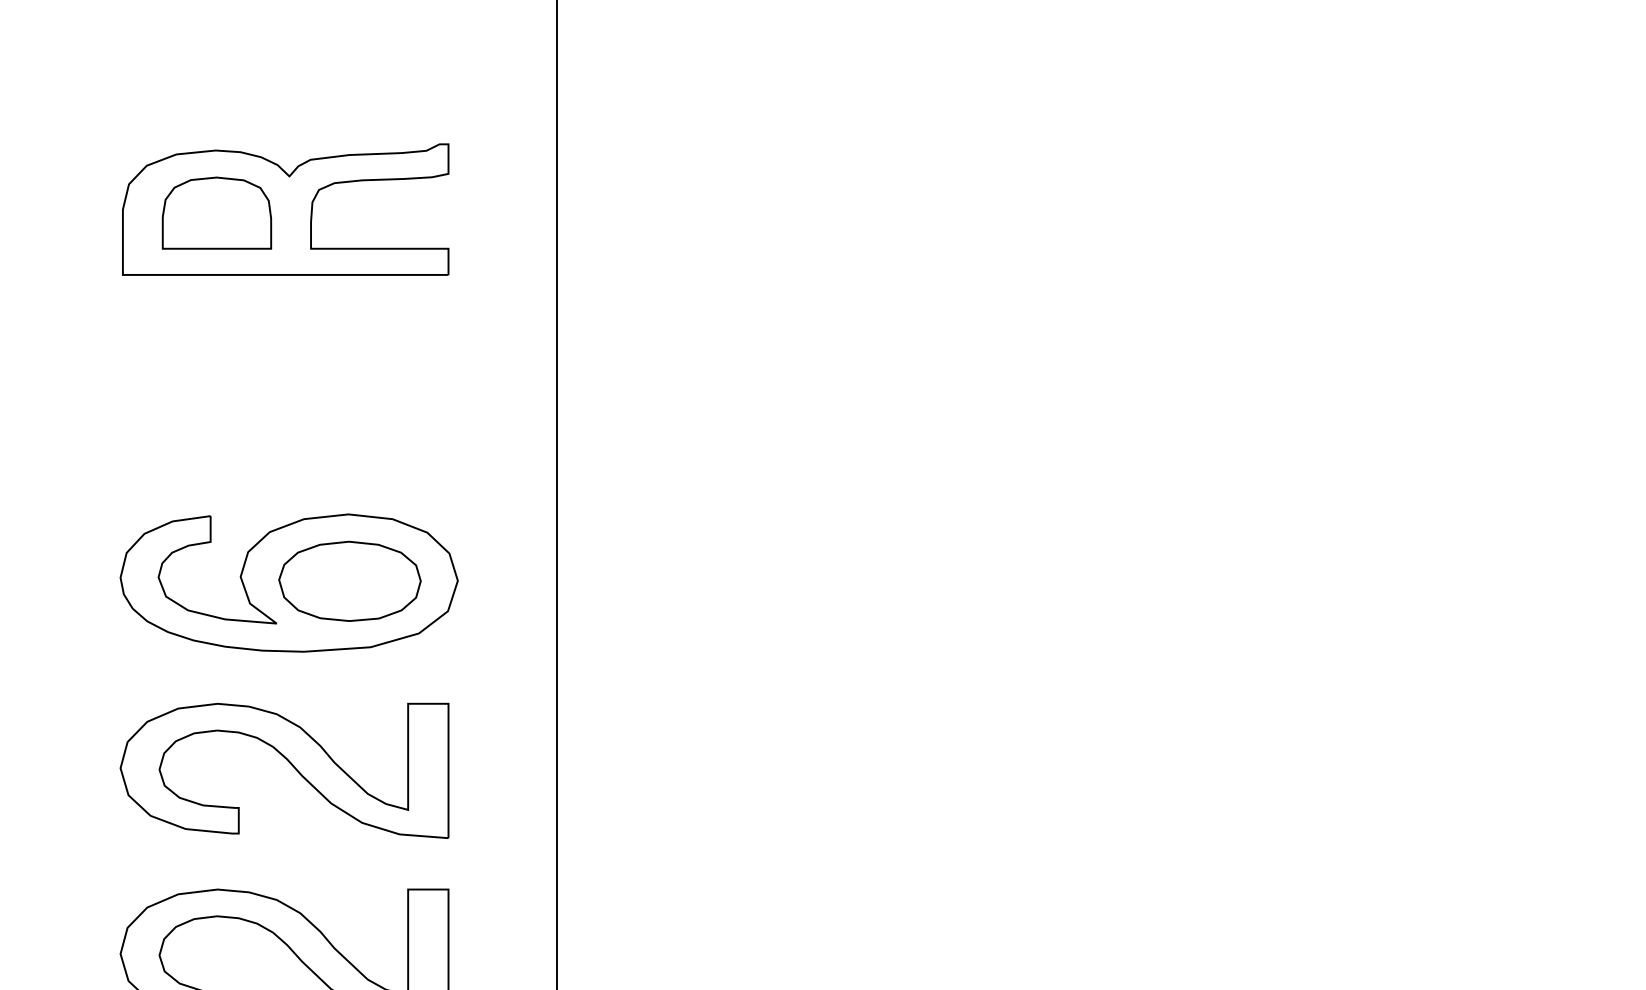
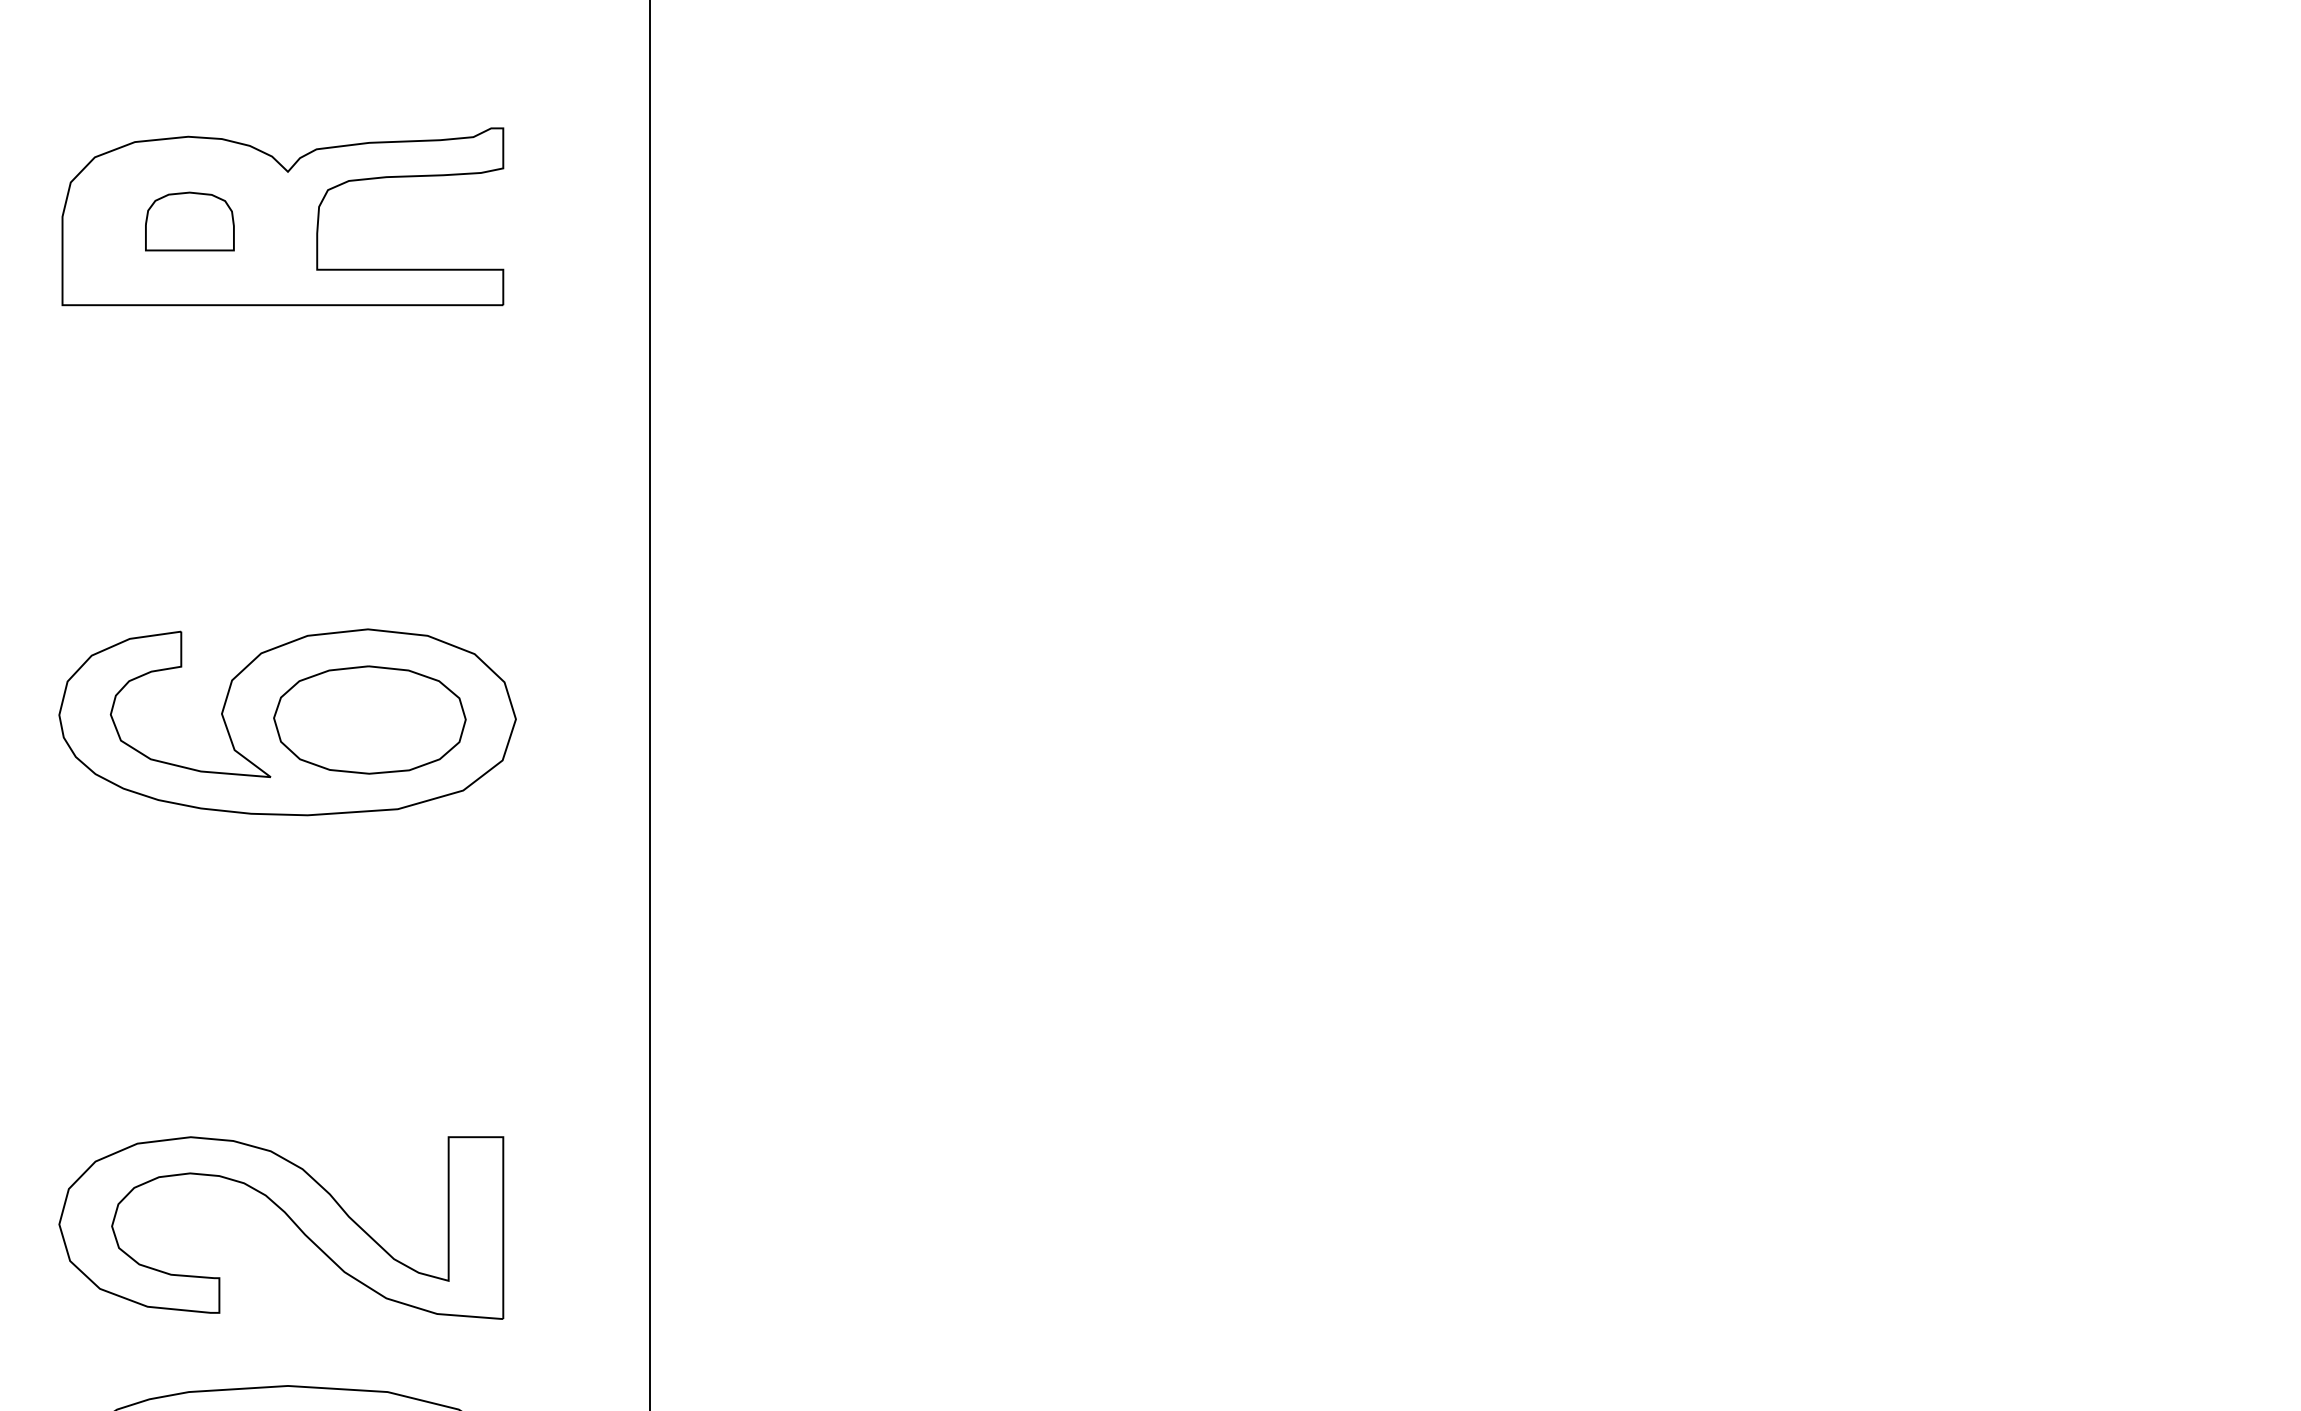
part: (216, 213) -> (189, 221), size x0.6
part: (290, 764) -> (289, 967), removed

